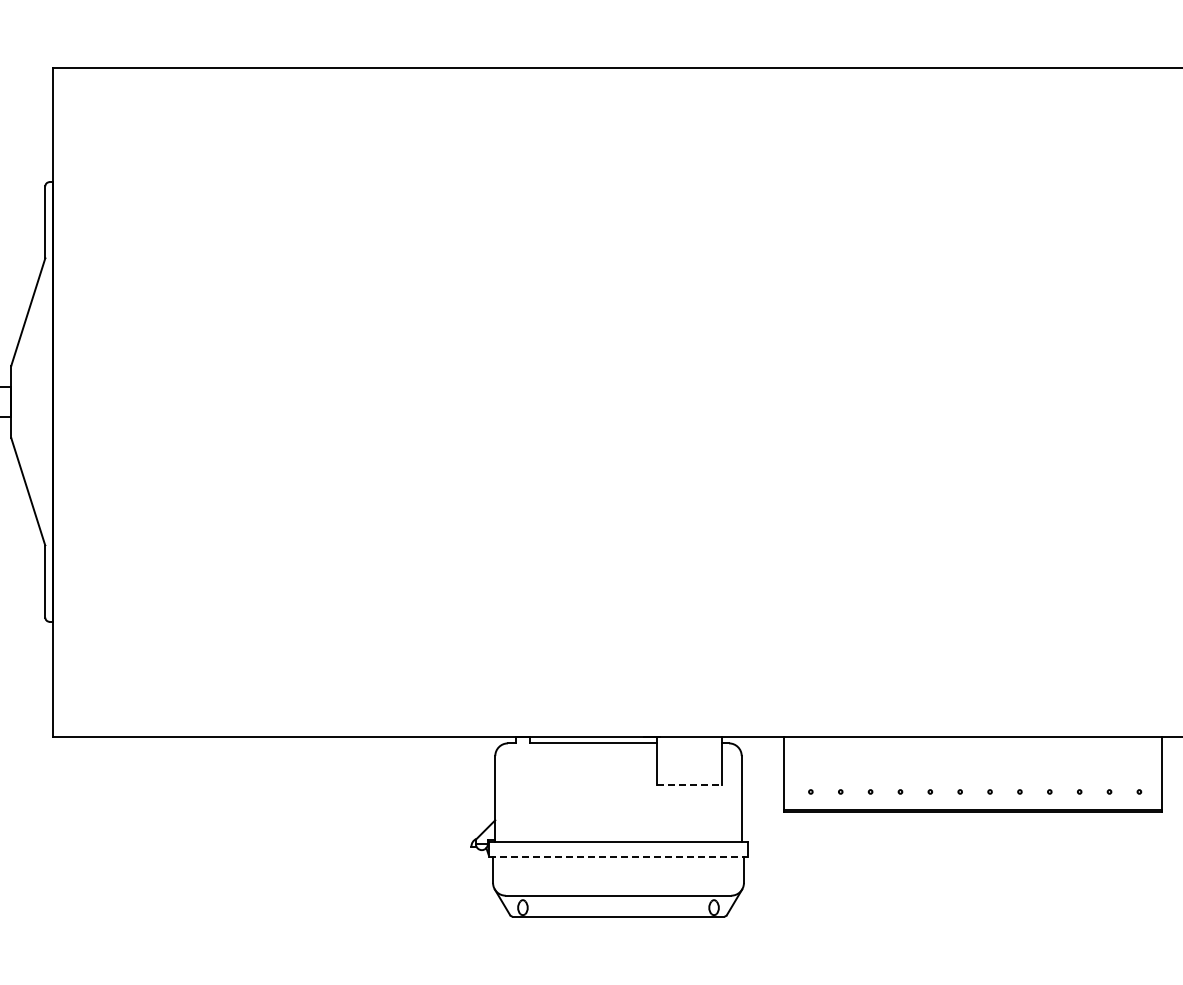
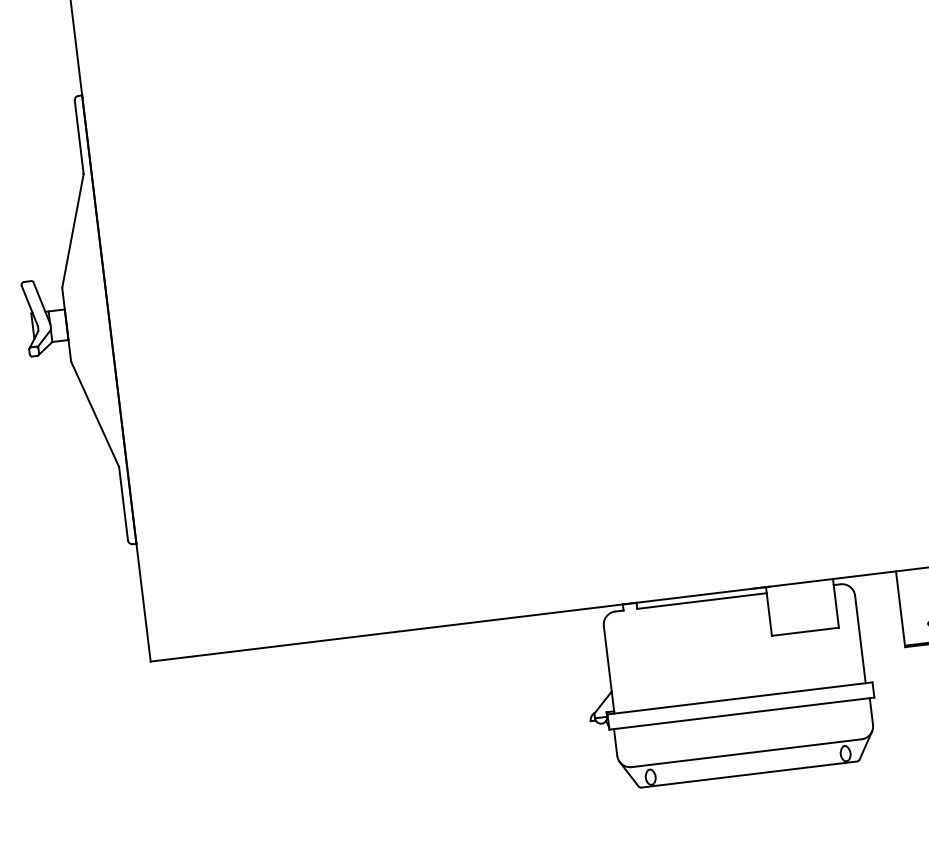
line: (689, 785) -> (805, 632), dashed -> solid
line: (618, 856) -> (741, 713), dashed -> solid

